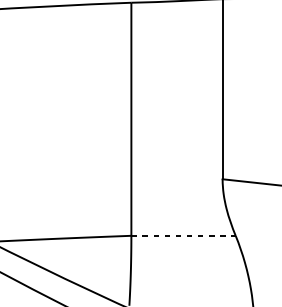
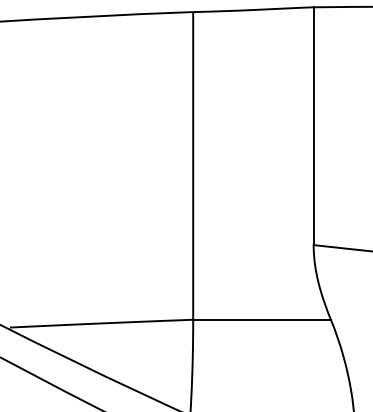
line: (183, 235) -> (262, 319), dashed -> solid

